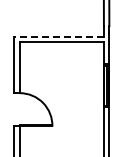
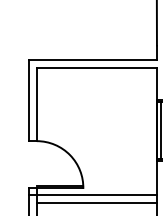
line: (59, 36) -> (93, 60), dashed -> solid
line: (58, 131) -> (92, 195), added
line: (61, 136) -> (96, 203), added

